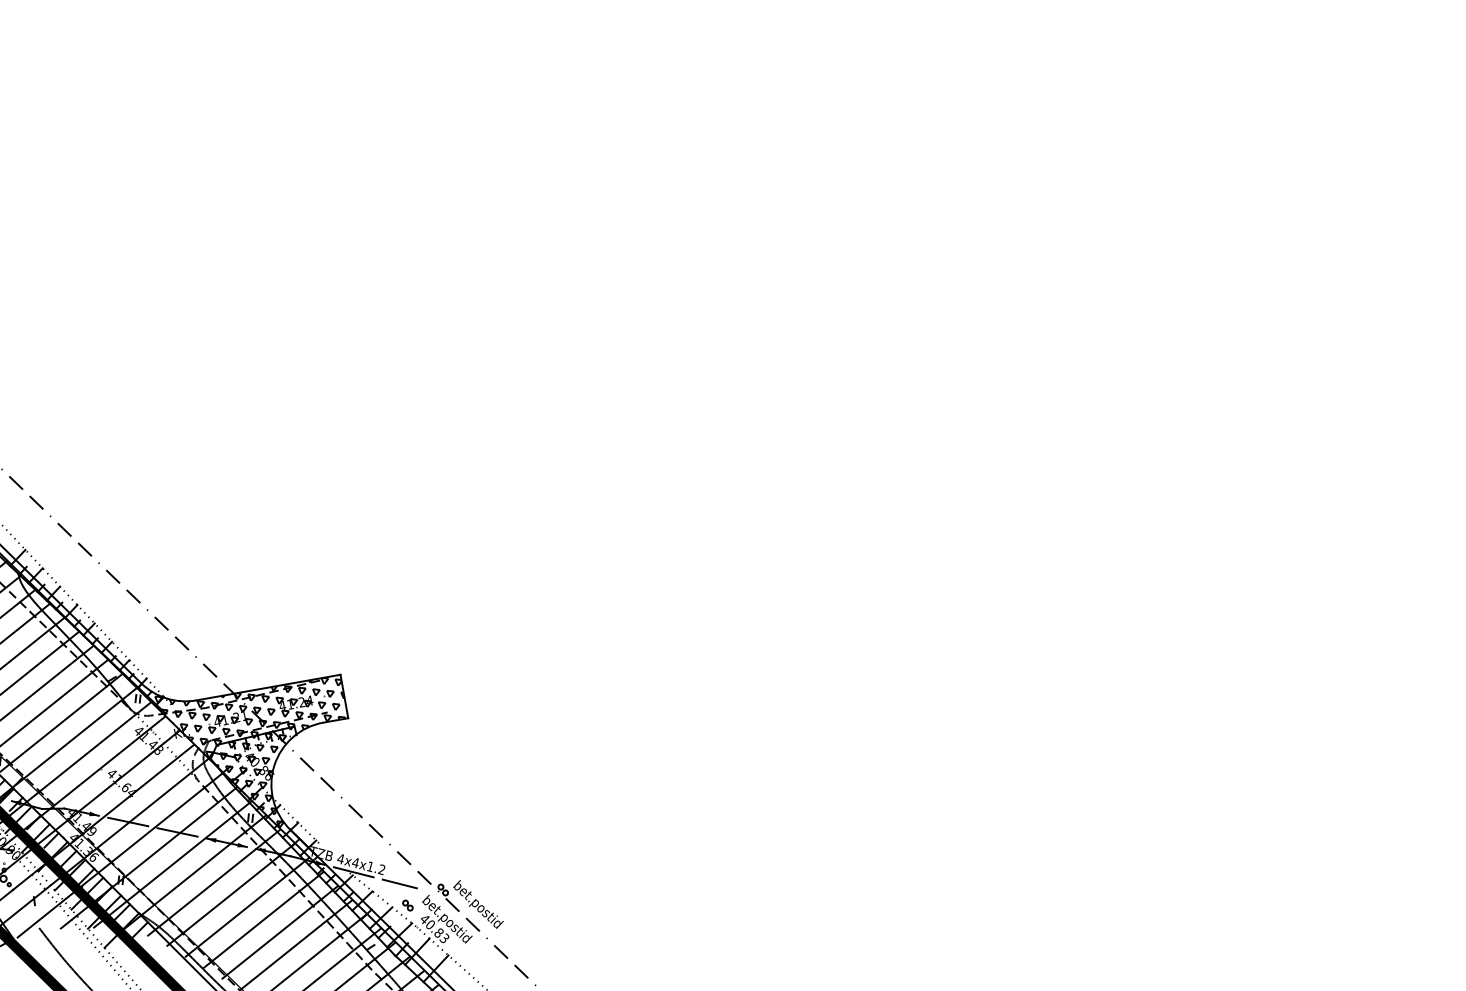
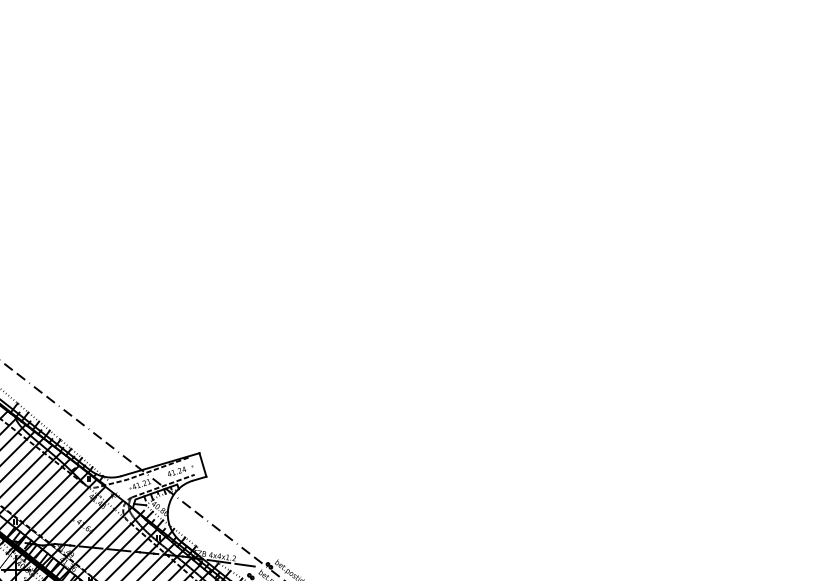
hatch: (236, 747) -> (146, 499), removed

